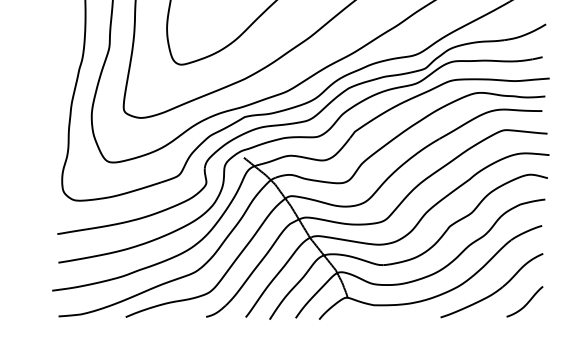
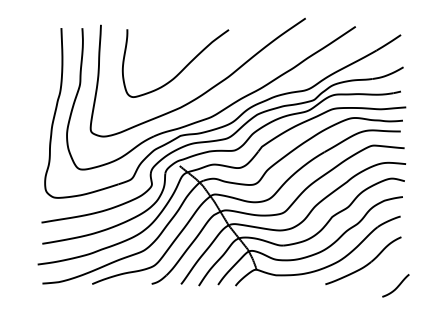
curve: (525, 302) -> (396, 286), moved

